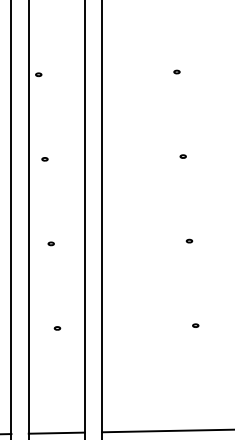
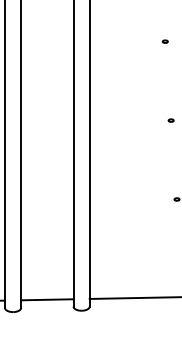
part: (44, 159) -> (35, 44), removed
part: (50, 243) -> (41, 122), removed
part: (57, 328) -> (47, 202), removed

